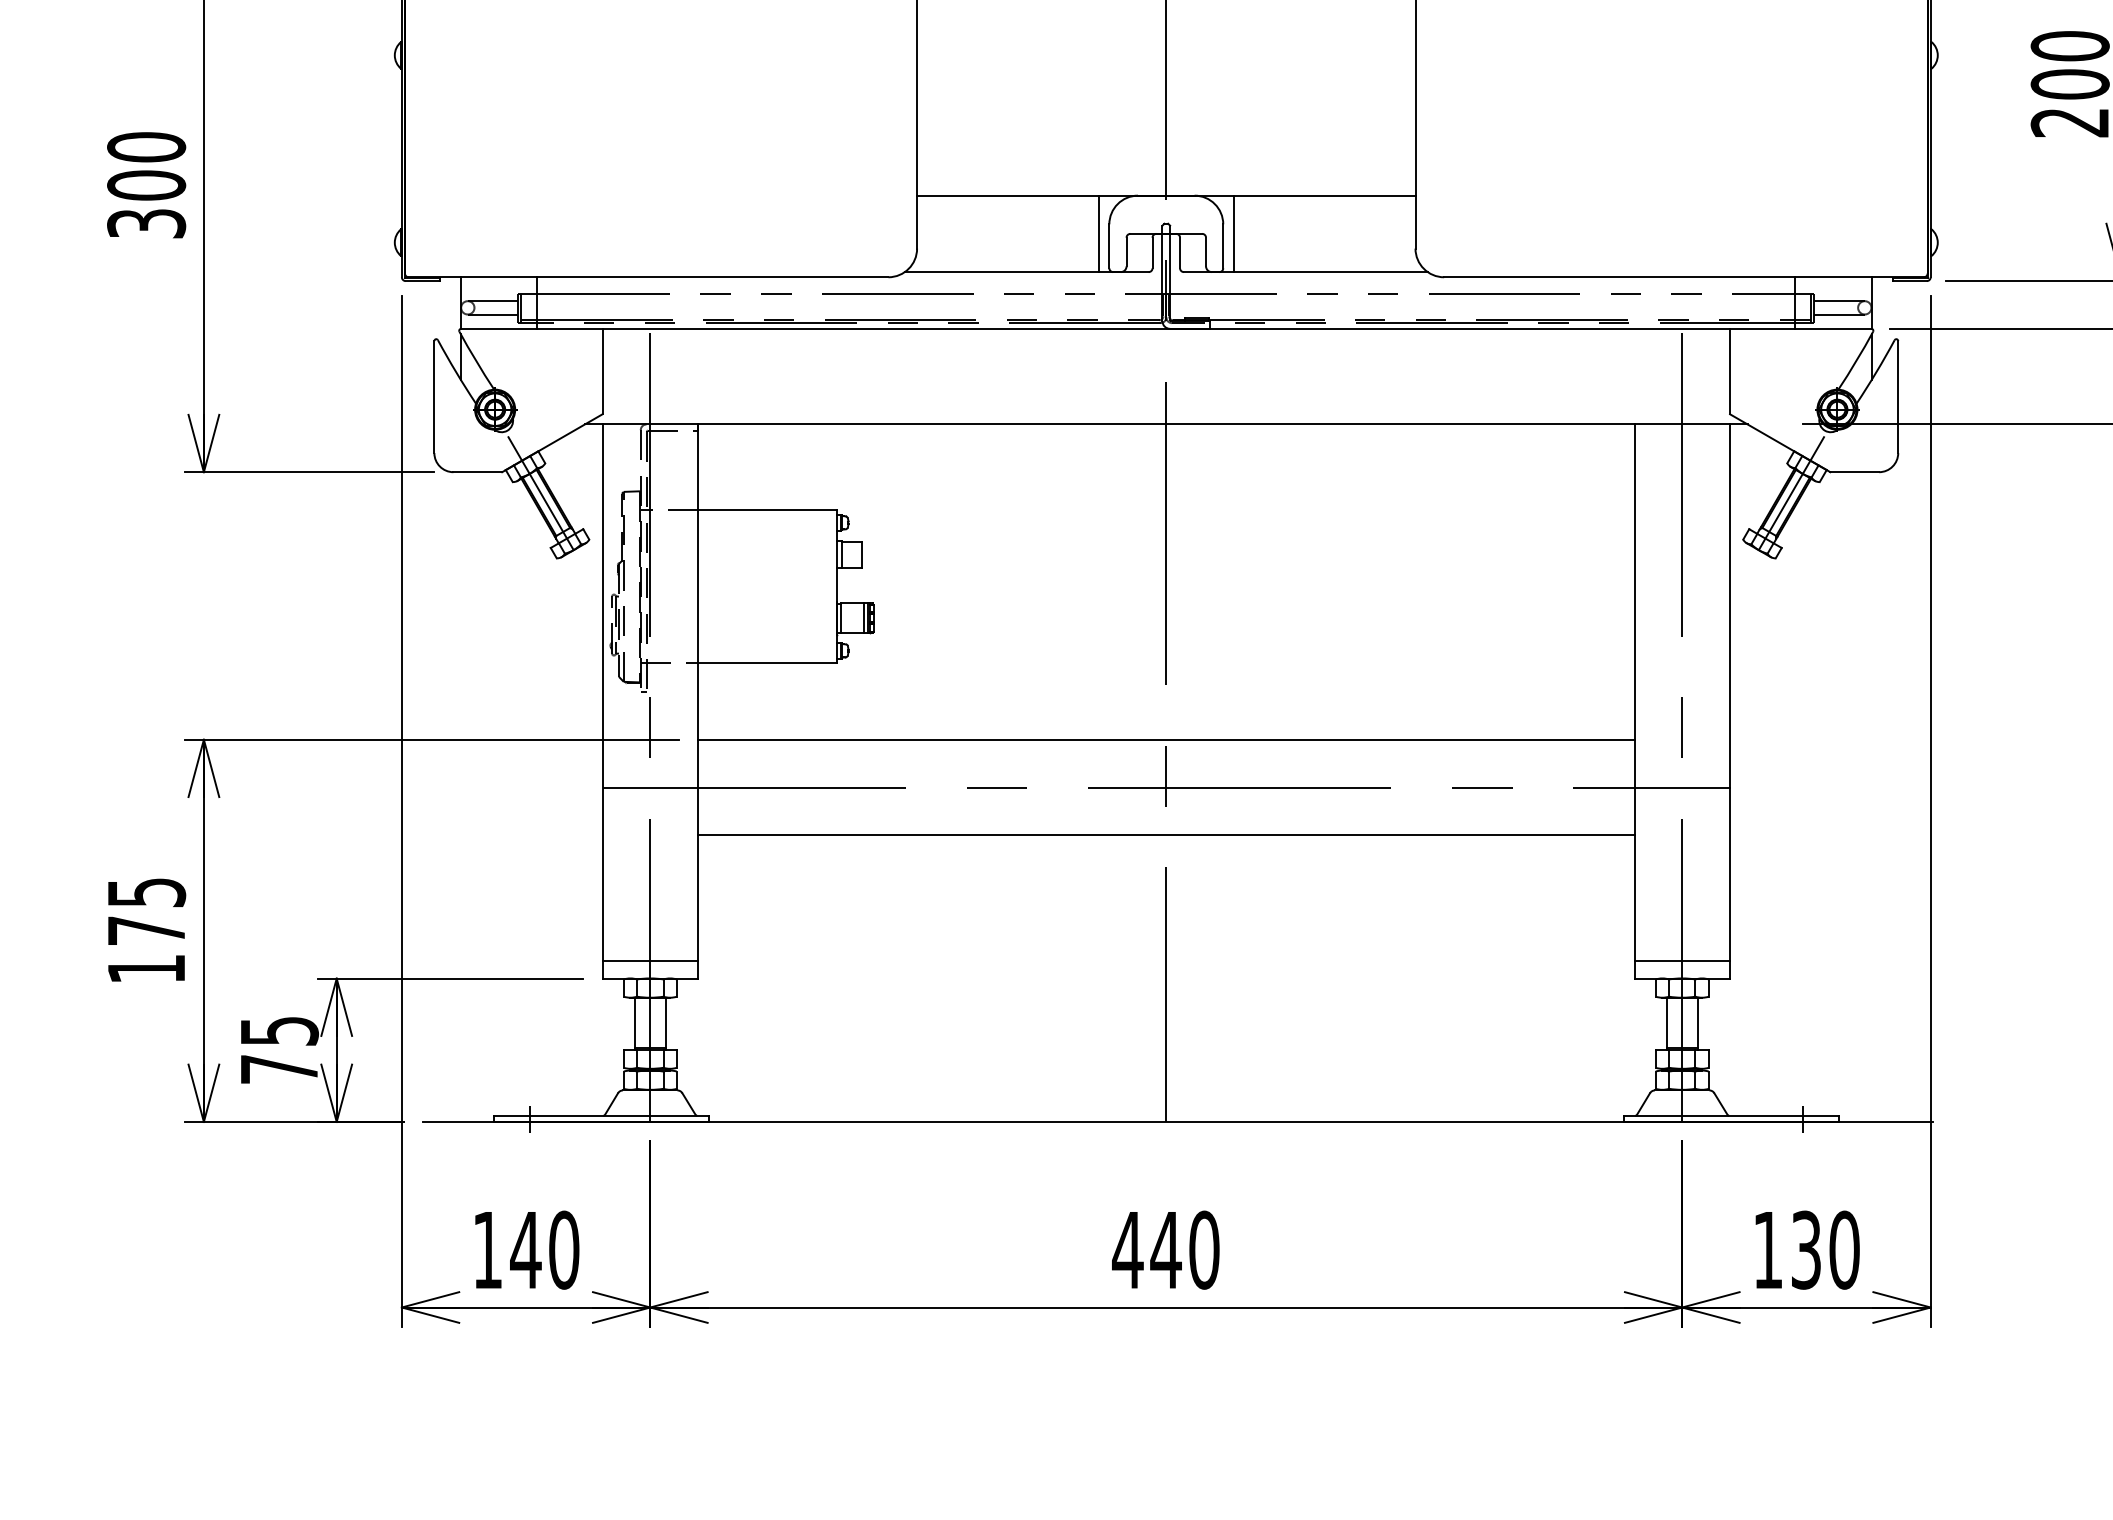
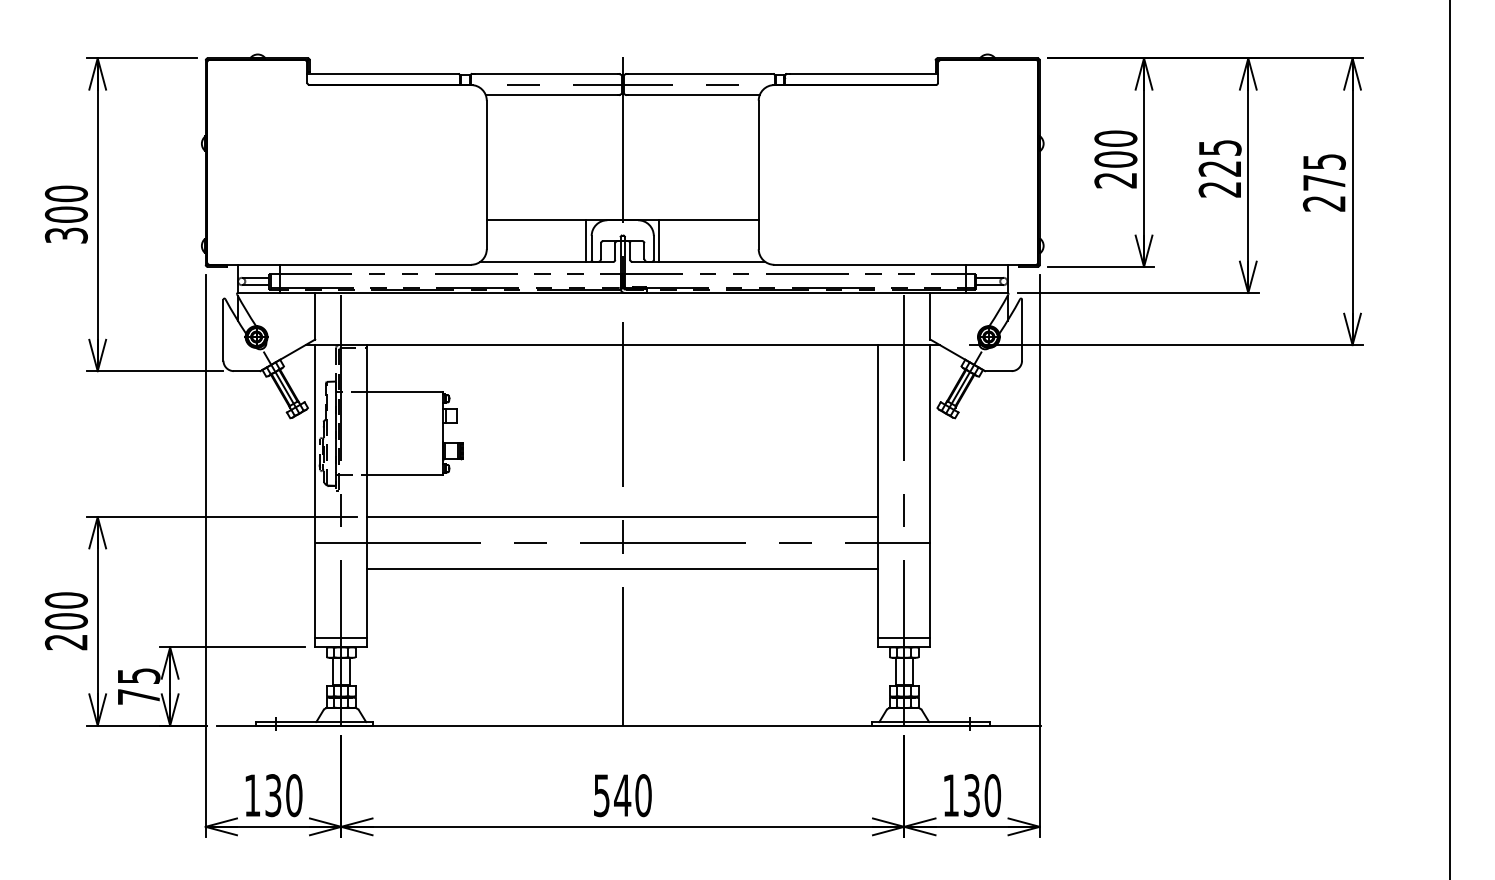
text: (144, 931) -> (65, 621), 175 -> 200
text: (526, 1250) -> (273, 795), 140 -> 130
text: (1127, 1250) -> (601, 795), 440 -> 540

